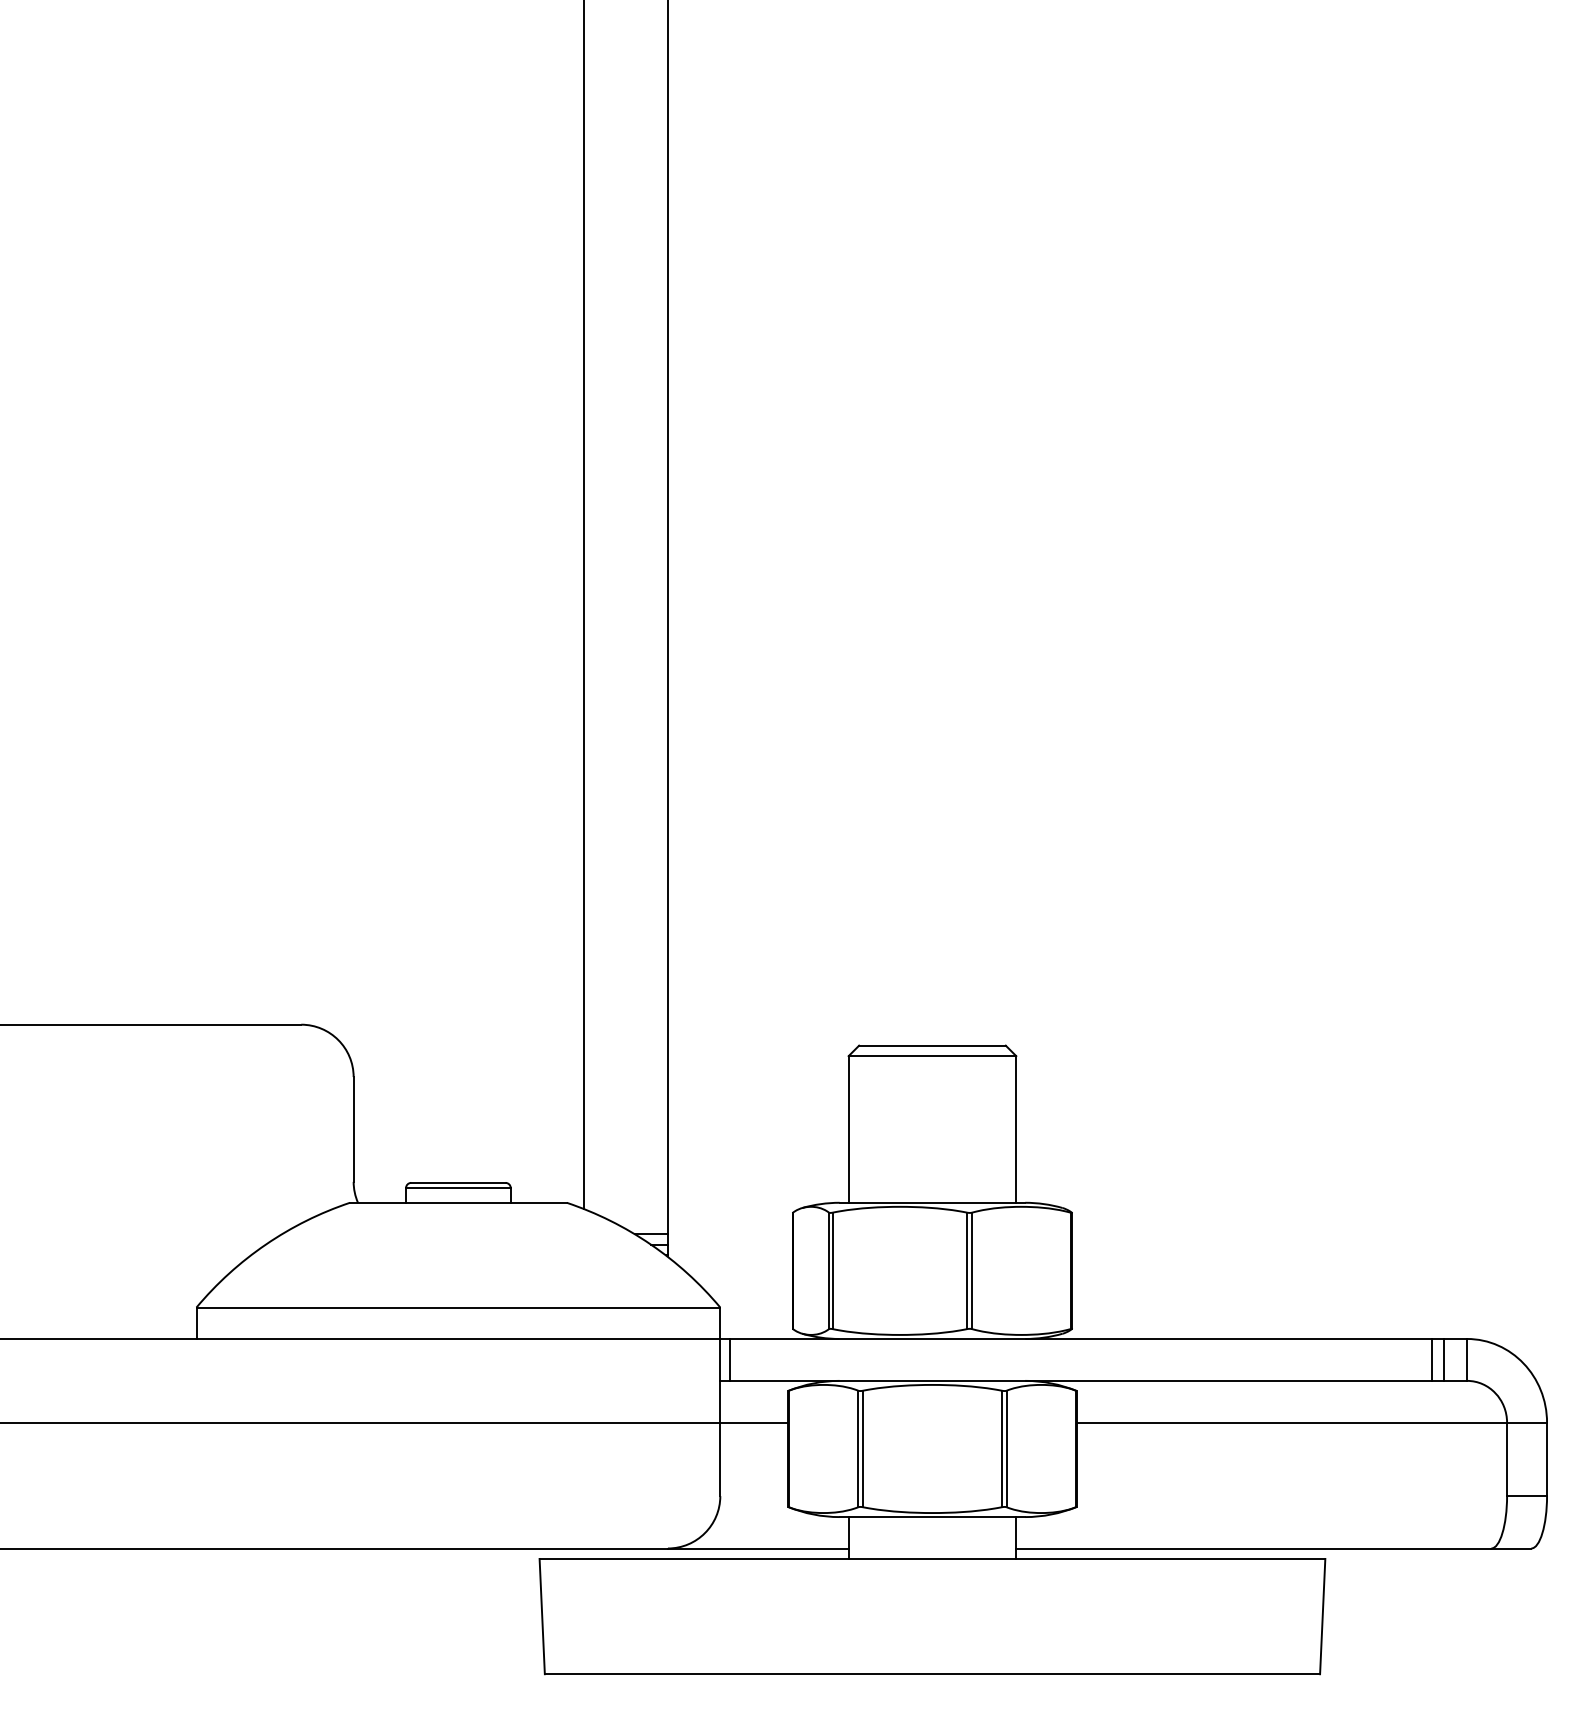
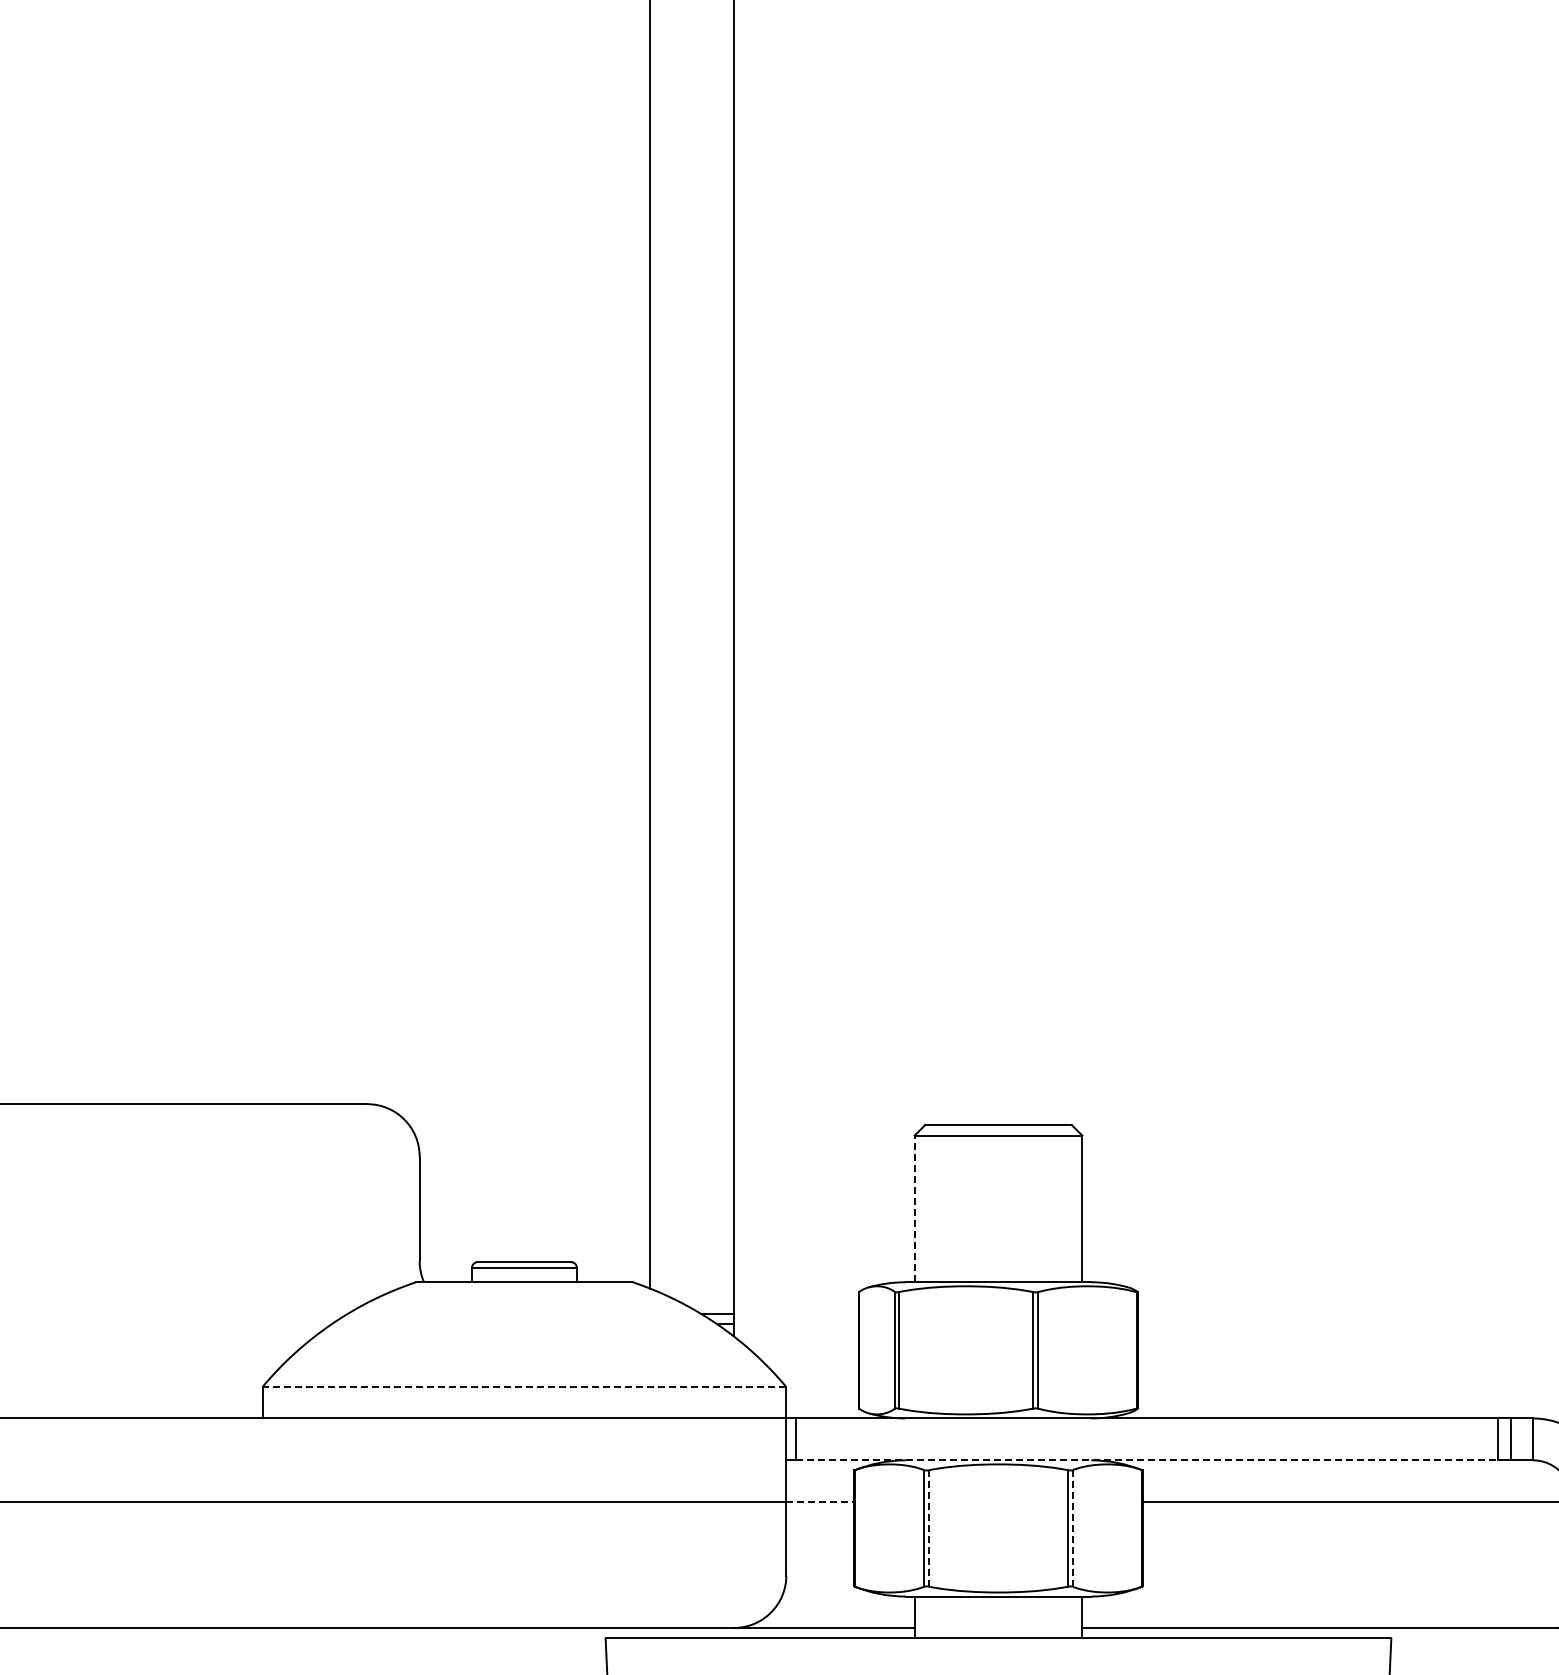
line: (848, 1128) -> (914, 1207), solid -> dashed
line: (458, 1307) -> (524, 1386), solid -> dashed
line: (1081, 1380) -> (1147, 1459), solid -> dashed
line: (754, 1422) -> (820, 1501), solid -> dashed
line: (862, 1448) -> (928, 1527), solid -> dashed
line: (1006, 1448) -> (1072, 1527), solid -> dashed

